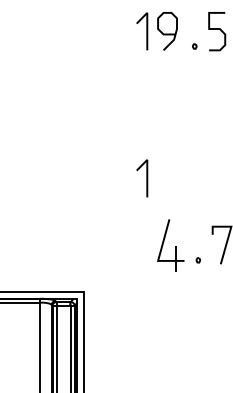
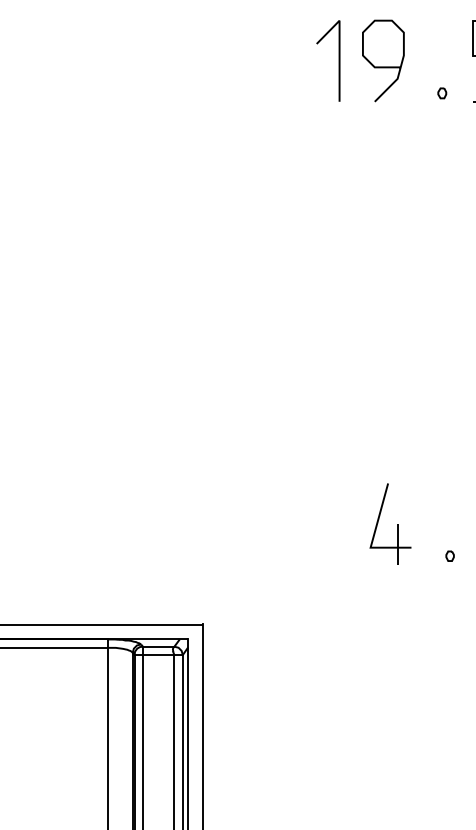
line: (146, 178) -> (337, 379), removed
part: (170, 244) -> (389, 521), size x0.71

